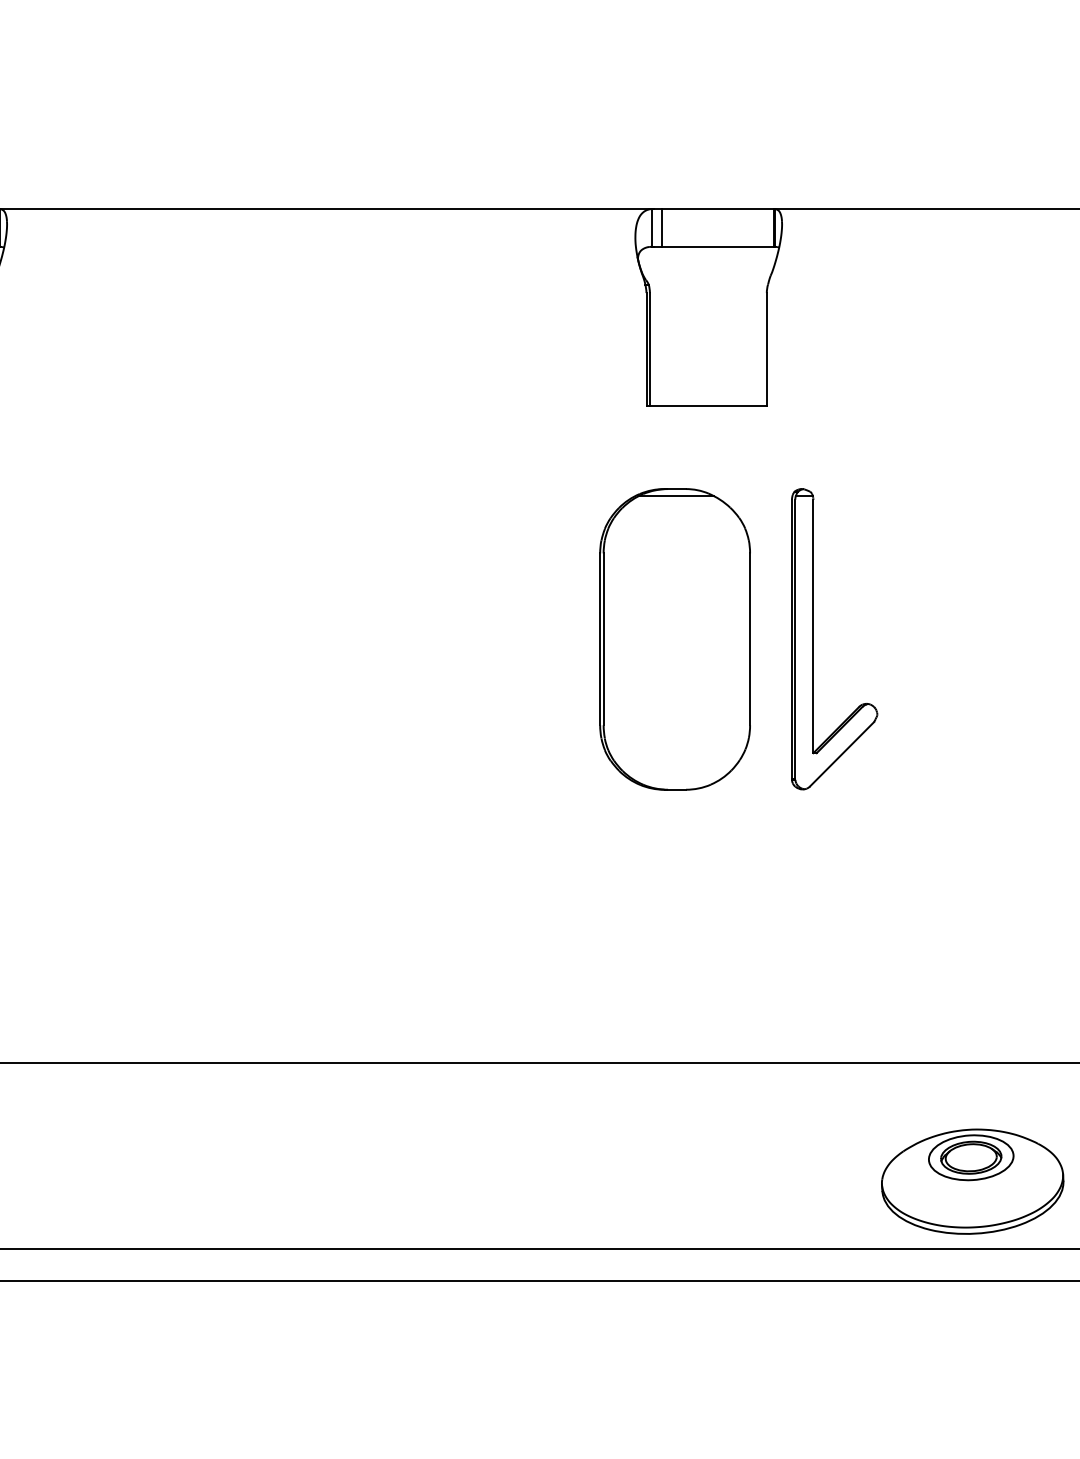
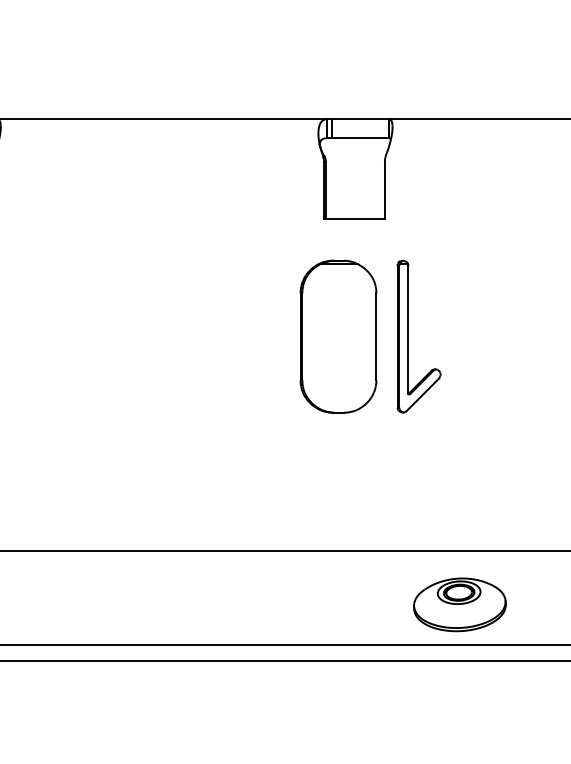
part: (971, 1180) -> (459, 604), moved

